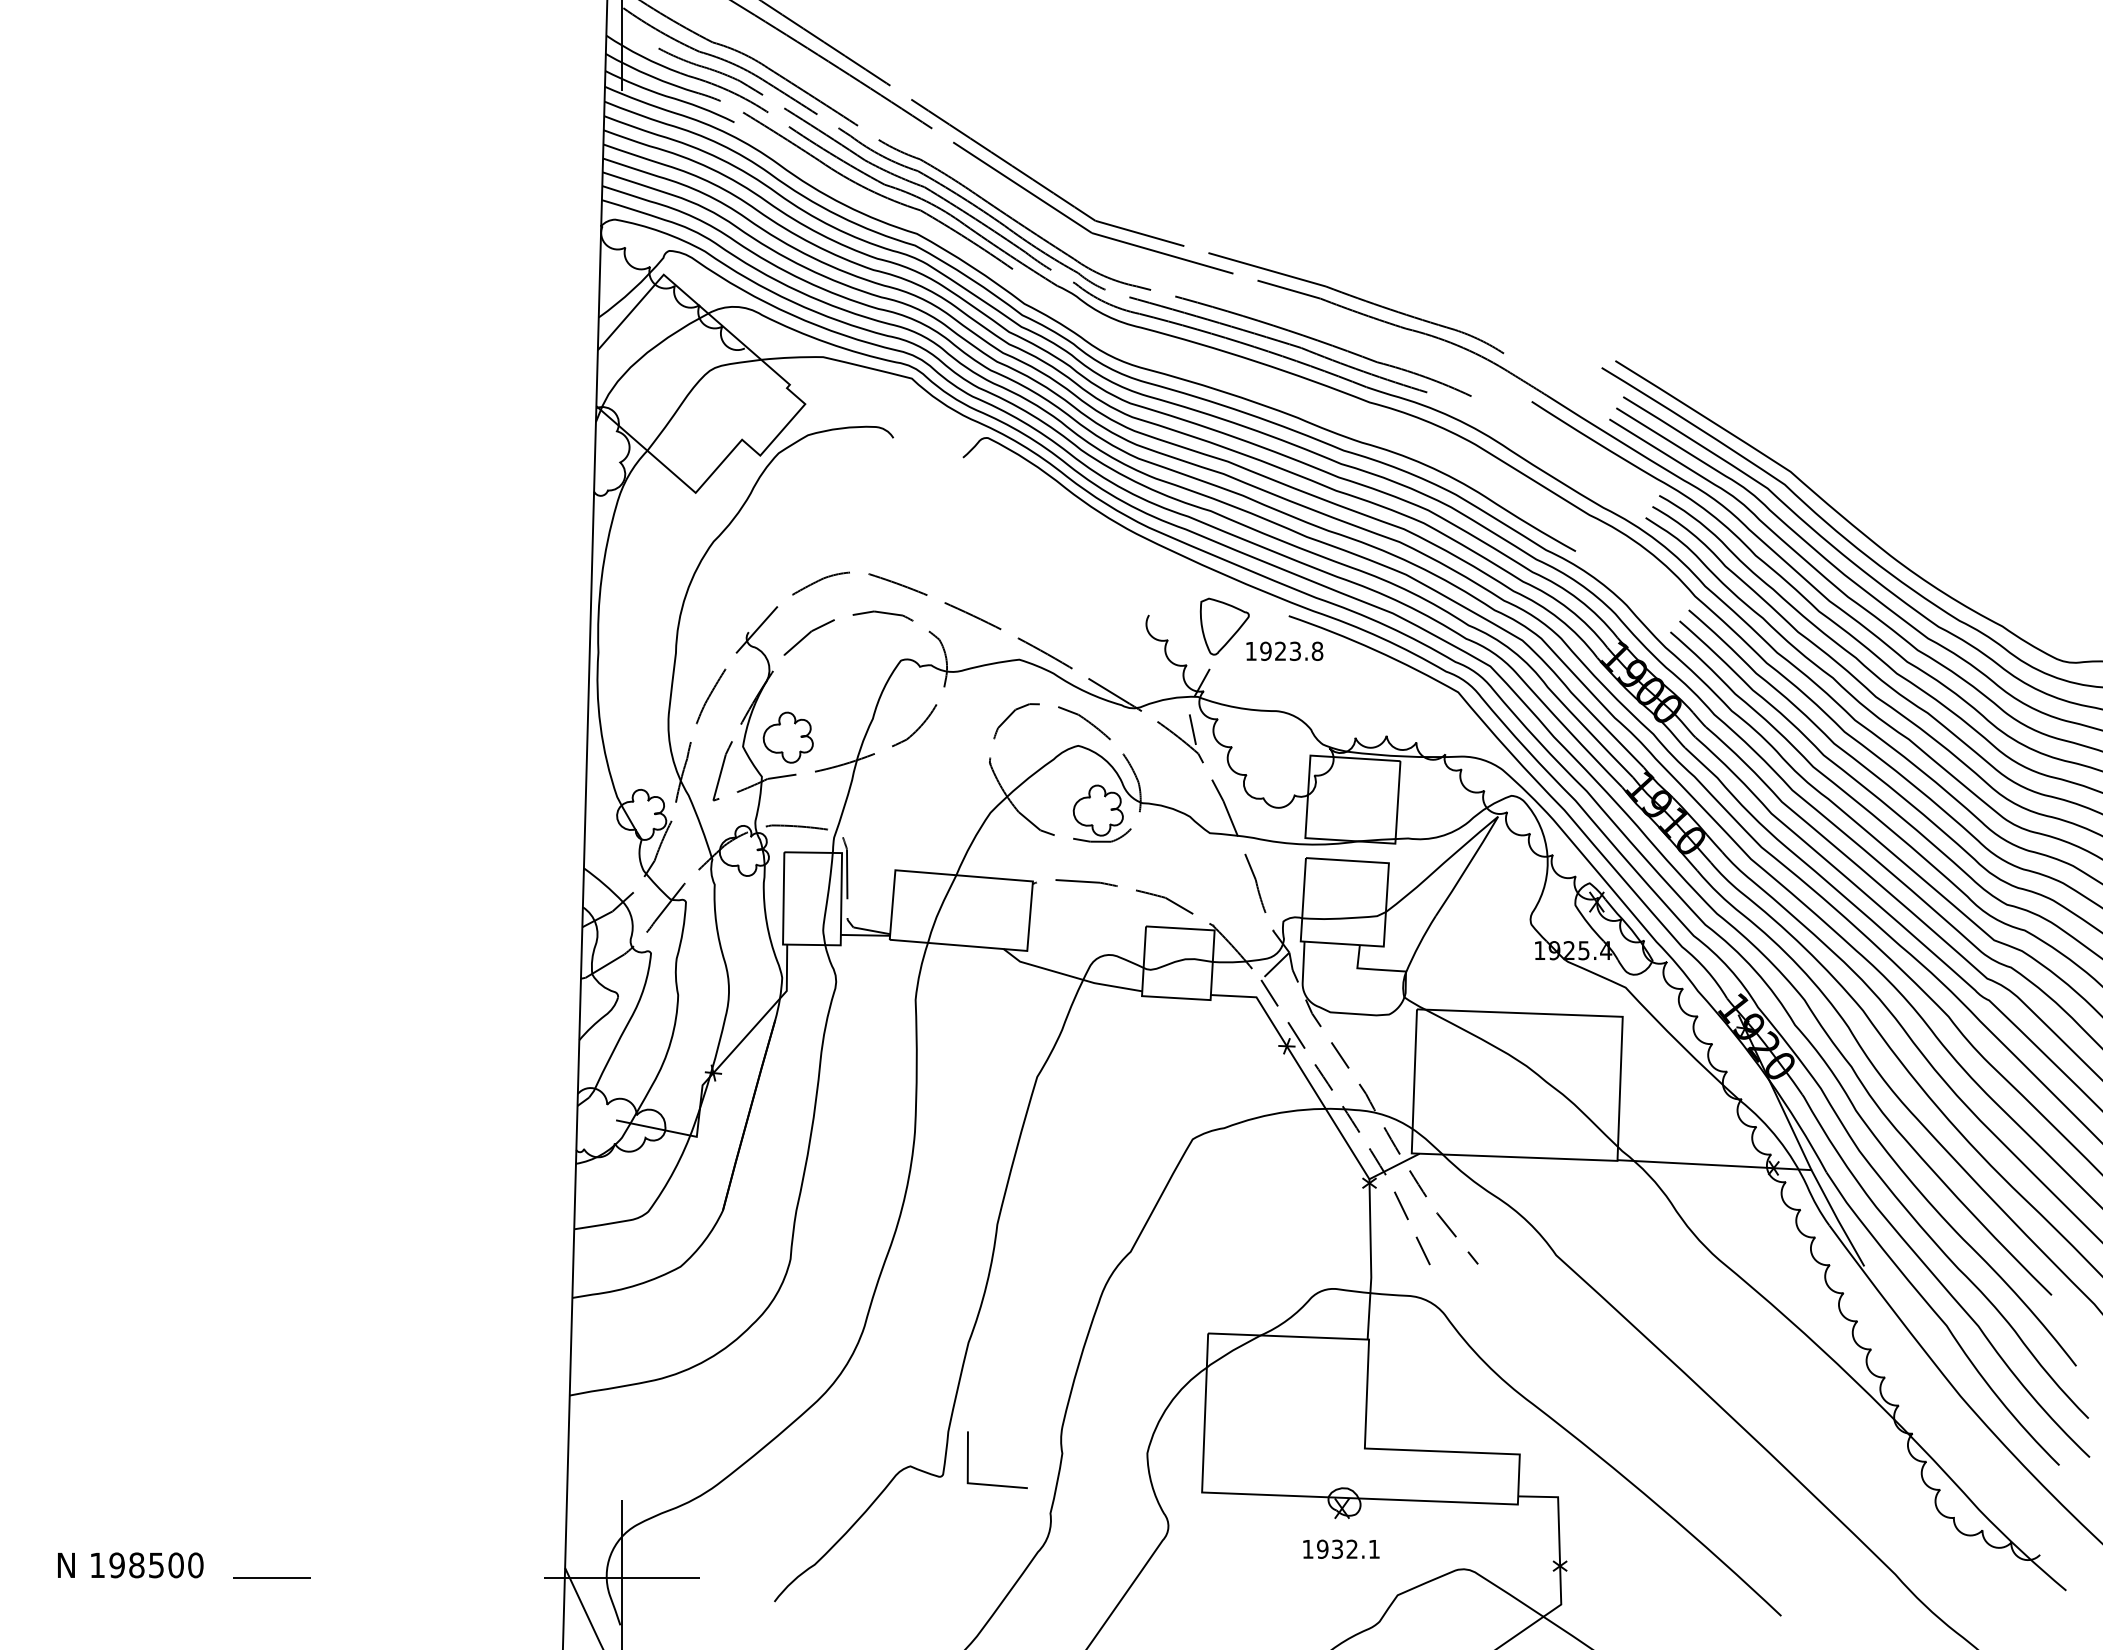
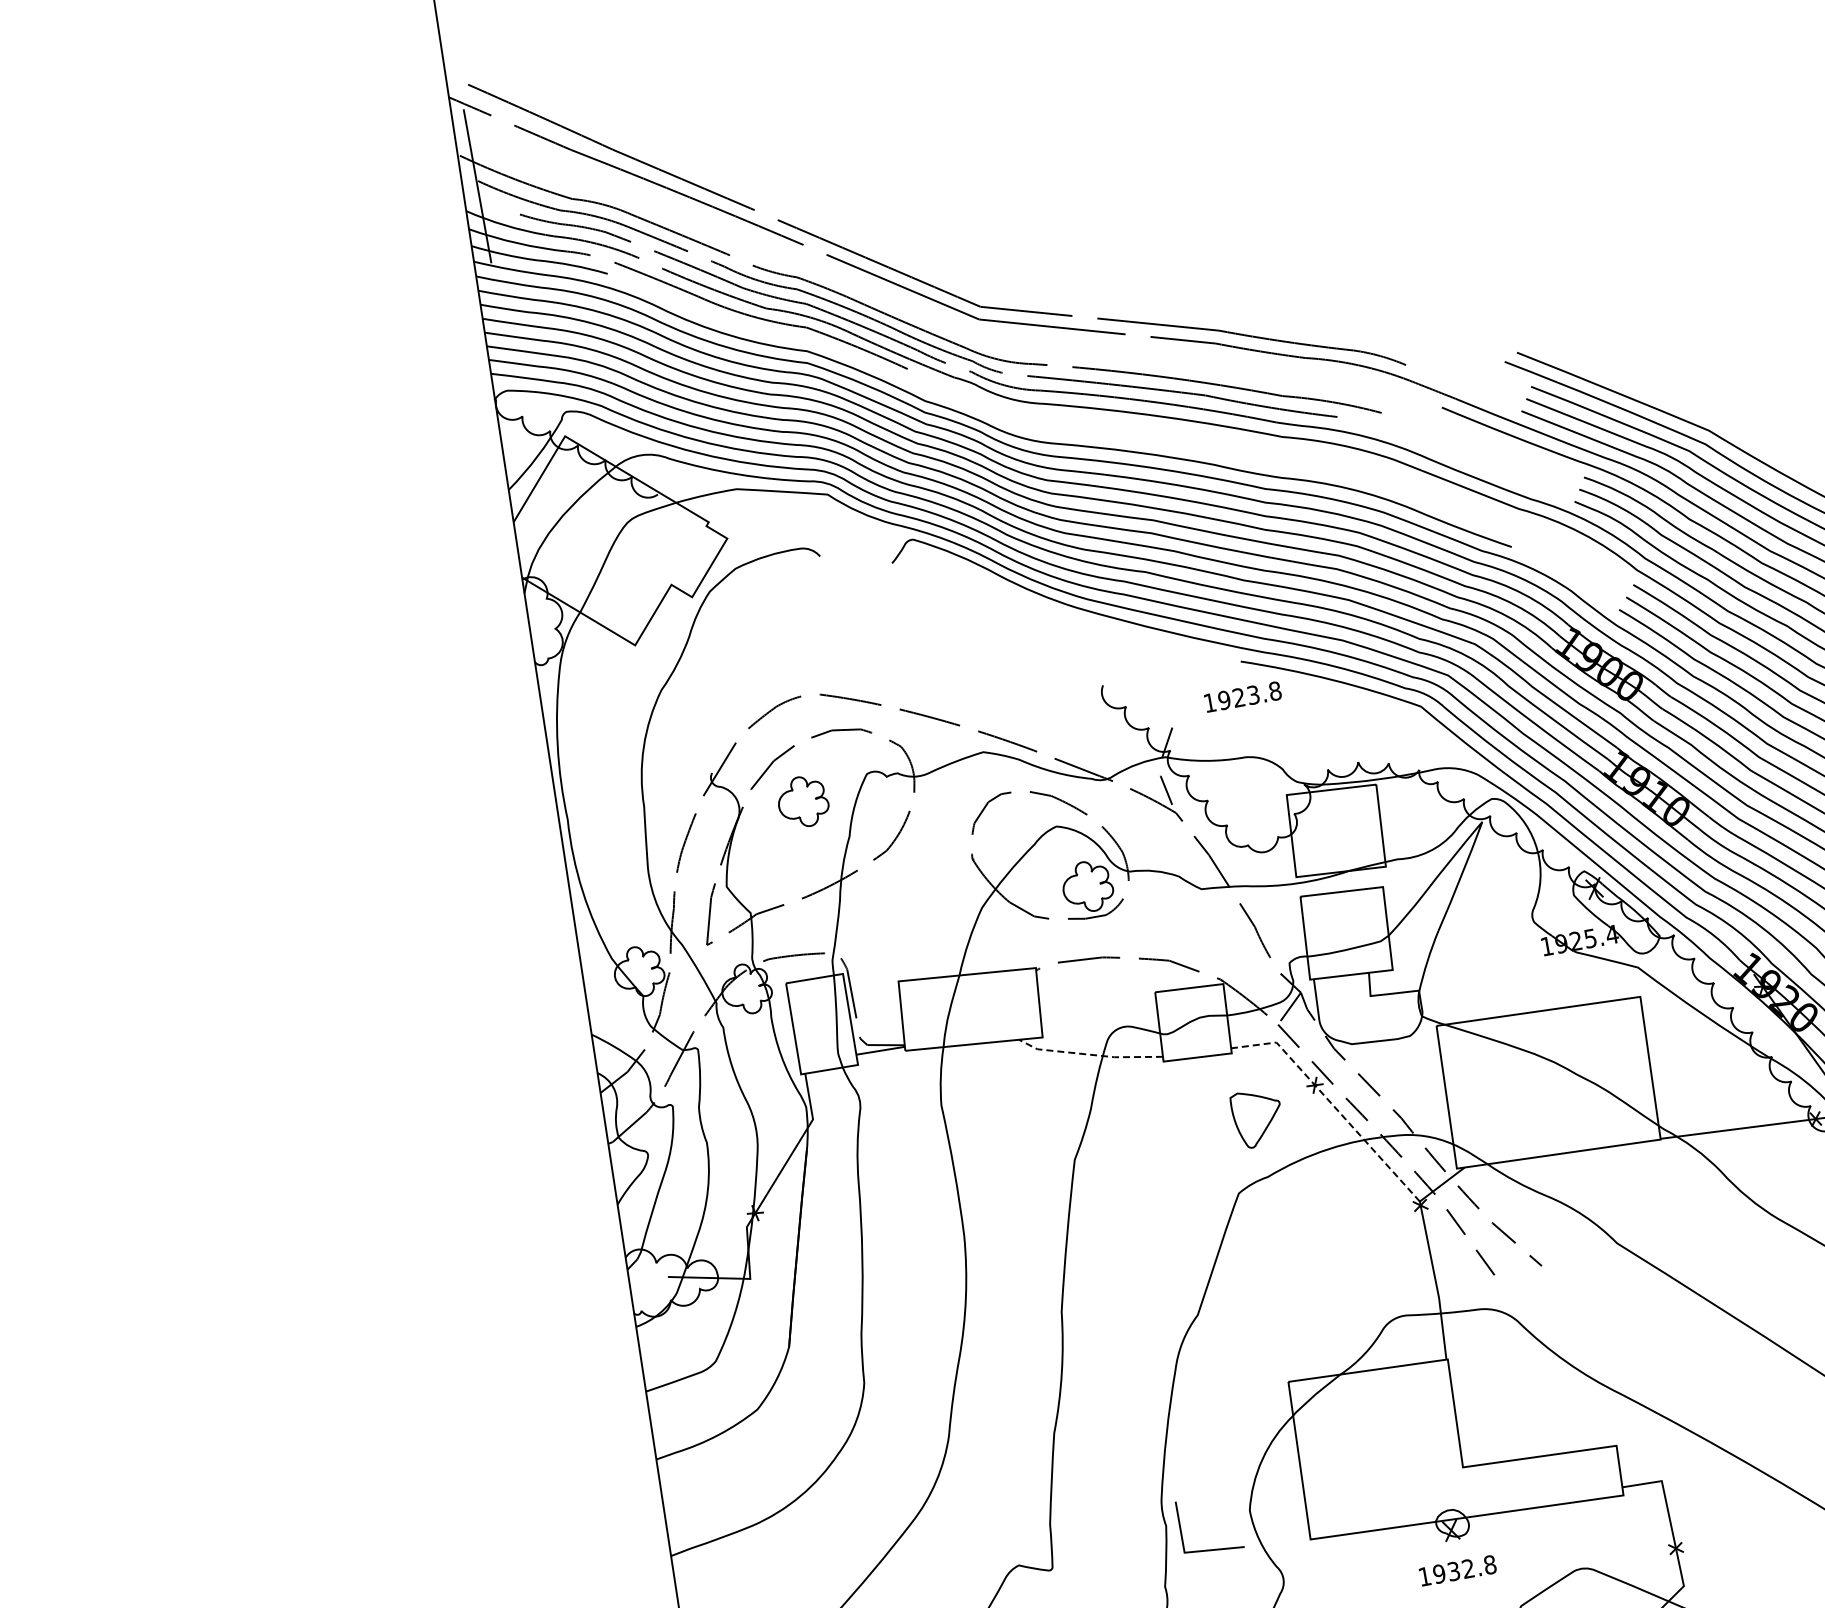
part: (1224, 626) -> (1257, 1118), moved
part: (787, 737) -> (802, 801), moved
line: (1070, 976) -> (1089, 1054), solid -> dashed
line: (1300, 1068) -> (1332, 1104), solid -> dashed
line: (996, 1484) -> (1213, 1548), moved
text: (1374, 1548) -> (1490, 1564), 1932.1 -> 1932.8

